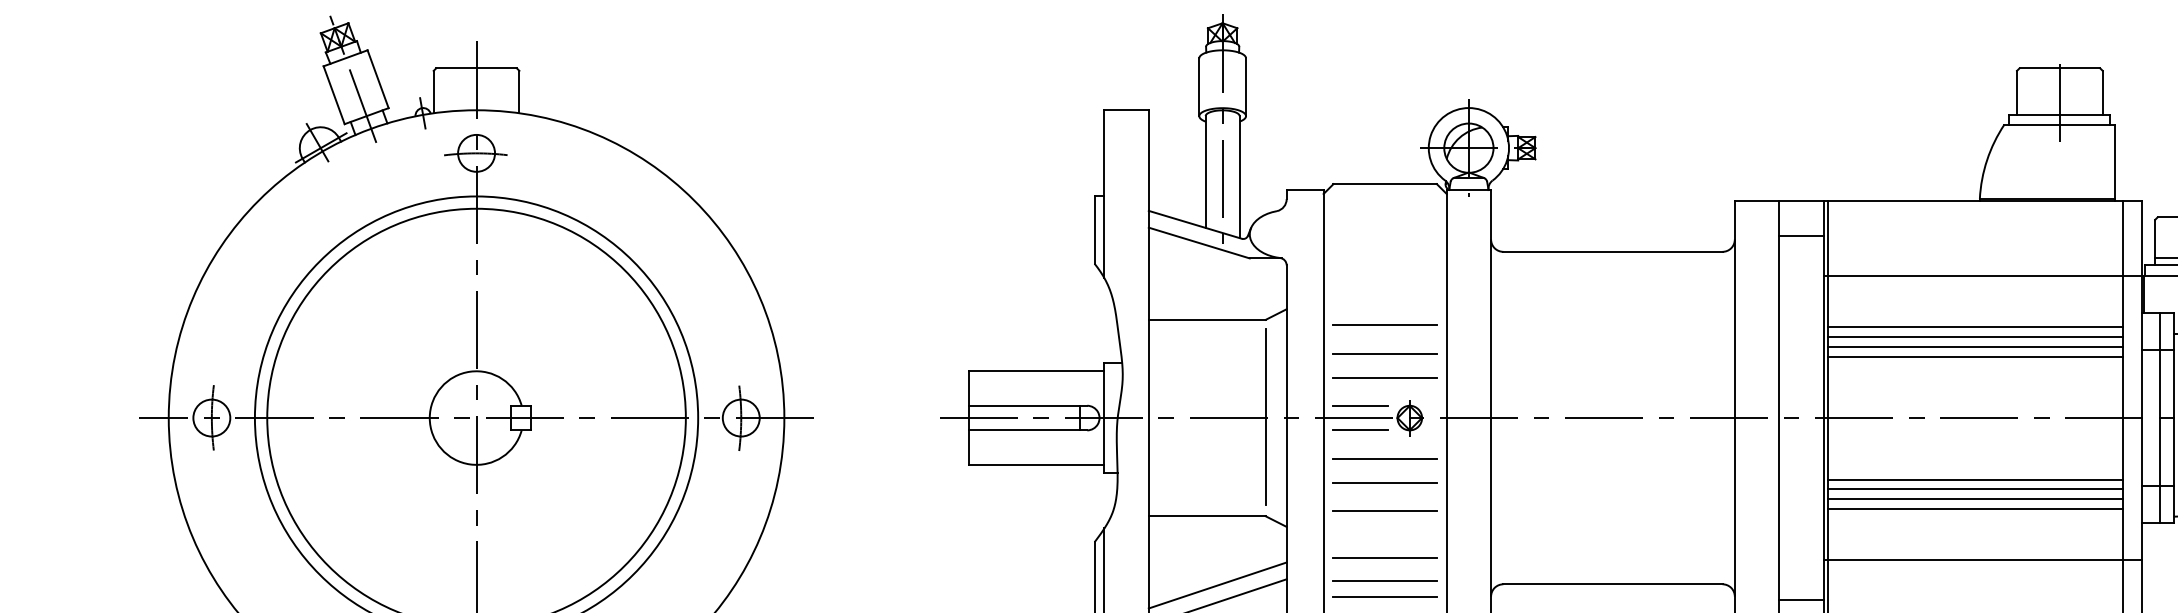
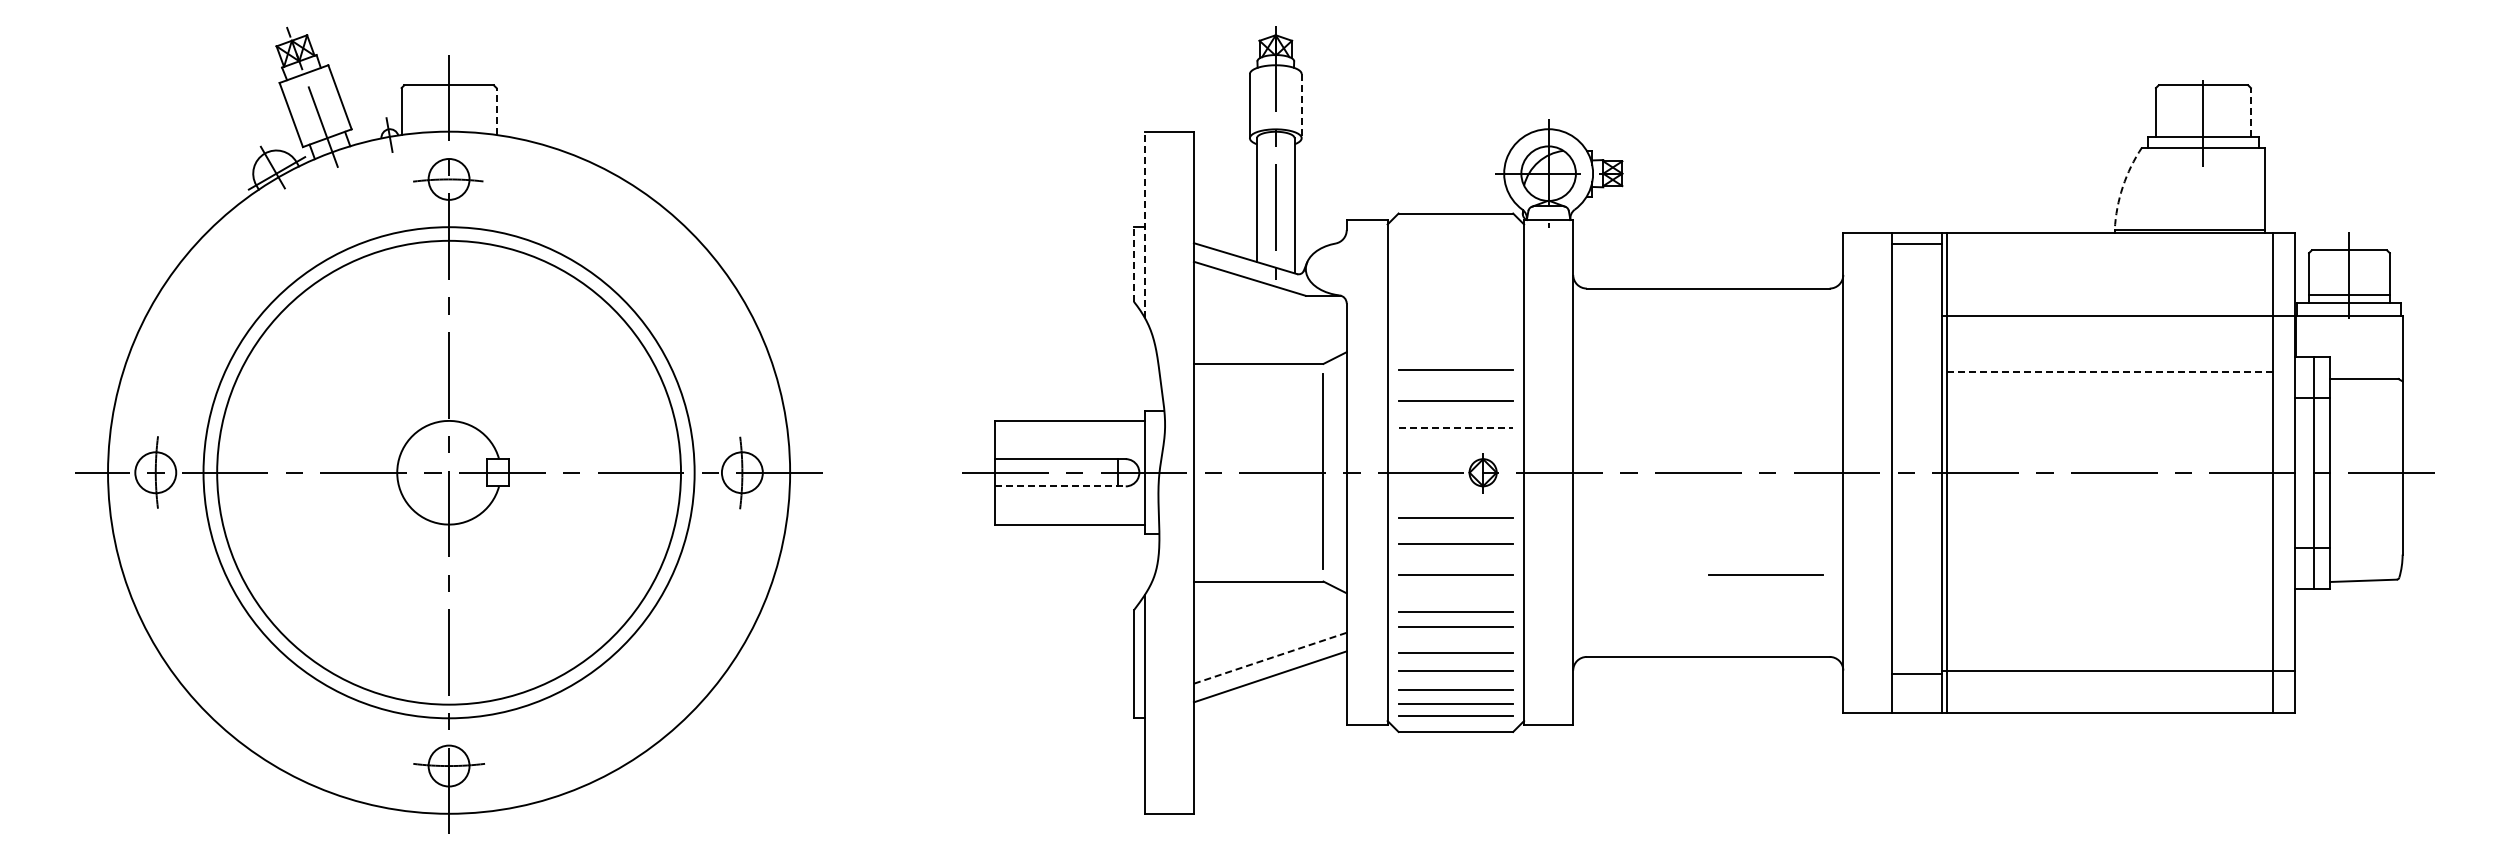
line: (1245, 87) -> (1301, 106), solid -> dashed
line: (519, 92) -> (496, 111), solid -> dashed
line: (2102, 92) -> (2250, 112), solid -> dashed
arc: (1986, 159) -> (2122, 186), solid -> dashed
line: (1104, 194) -> (1144, 224), solid -> dashed
line: (1094, 229) -> (1133, 263), solid -> dashed
line: (1800, 236) -> (1916, 244), moved
line: (1975, 326) -> (2109, 371), solid -> dashed
line: (1975, 336) -> (2109, 382), removed
line: (1975, 346) -> (2109, 393), removed
line: (1975, 356) -> (2109, 404), removed
line: (1385, 377) -> (1456, 427), solid -> dashed
line: (1361, 405) -> (1429, 458), removed
line: (1028, 430) -> (1060, 486), solid -> dashed
line: (1360, 430) -> (1428, 486), removed
line: (1975, 479) -> (2109, 540), removed
line: (1975, 489) -> (2109, 551), removed
line: (1975, 499) -> (2109, 562), removed
line: (1664, 509) -> (1765, 574), added
line: (1975, 509) -> (2109, 573), removed
line: (1384, 543) -> (1455, 611), added
line: (1982, 559) -> (2117, 670), moved
line: (1217, 585) -> (1270, 658), solid -> dashed

